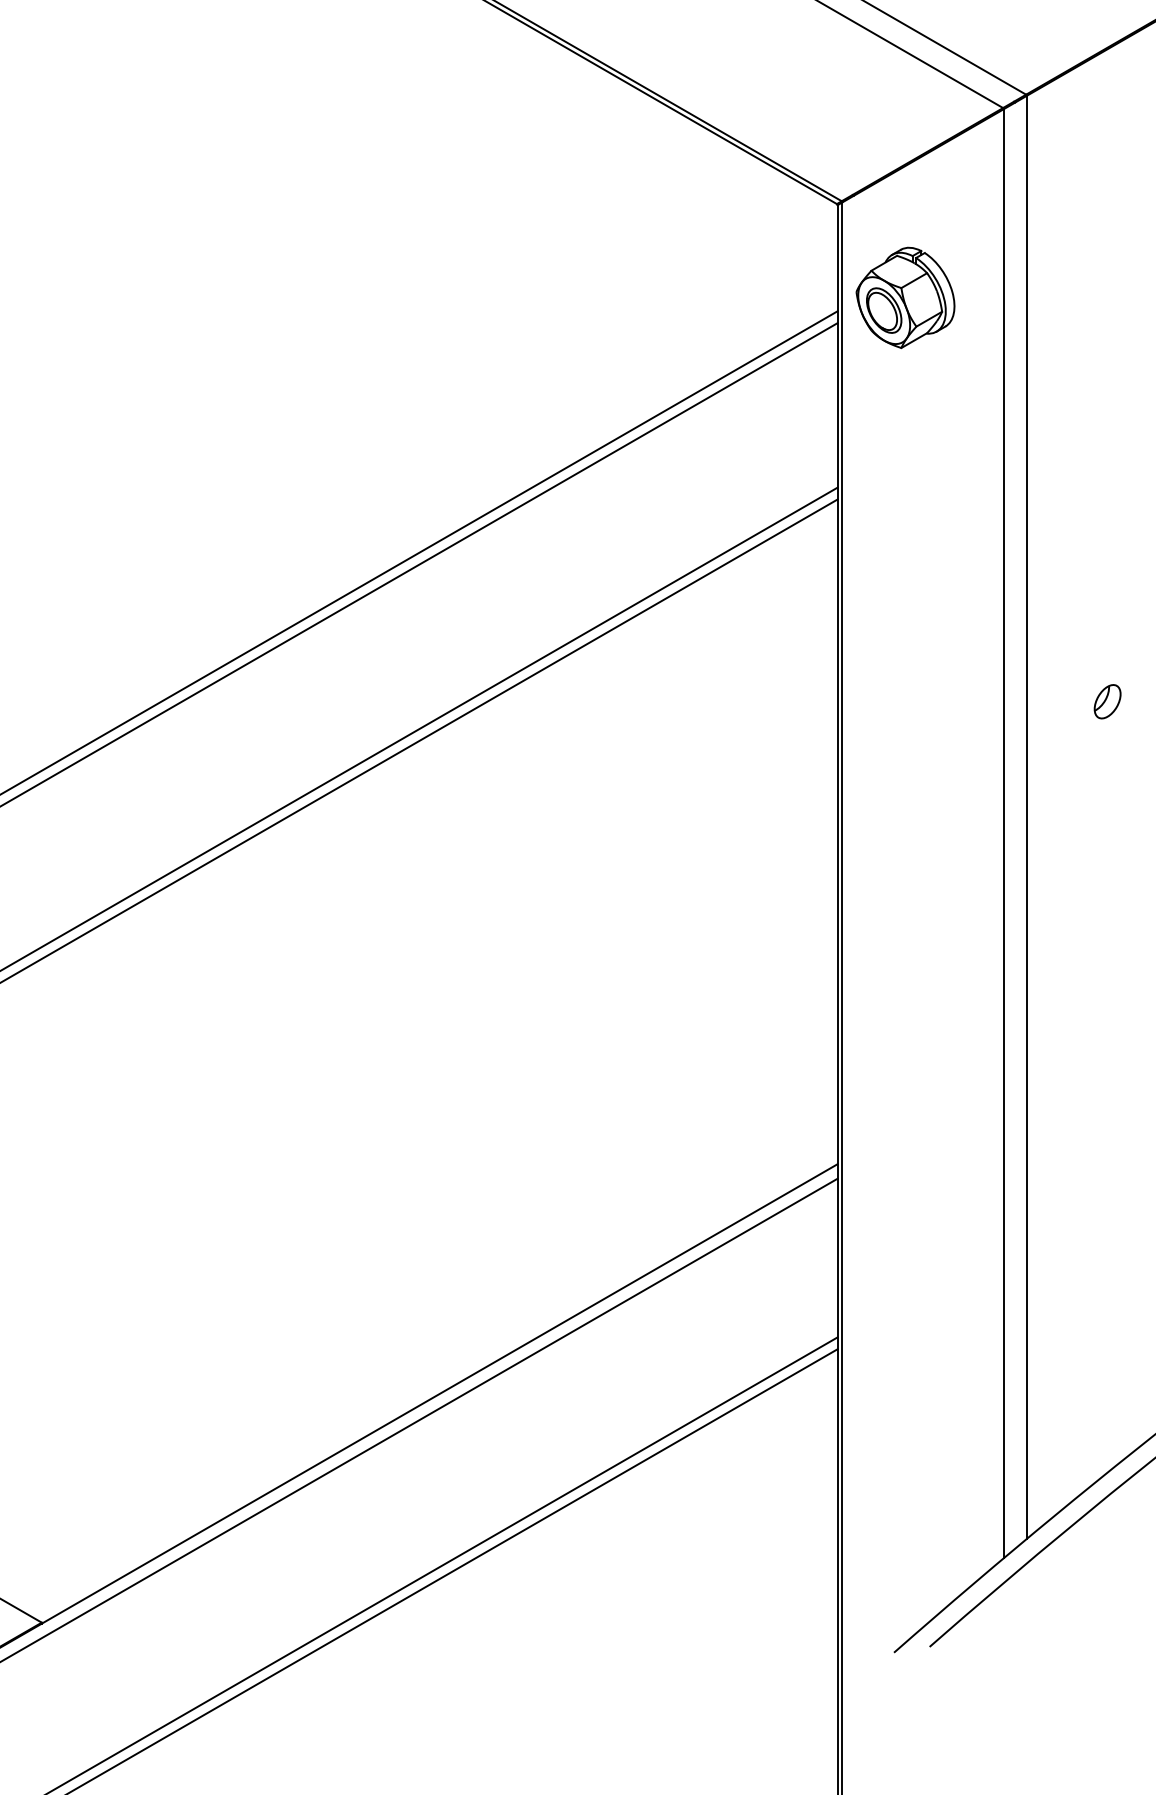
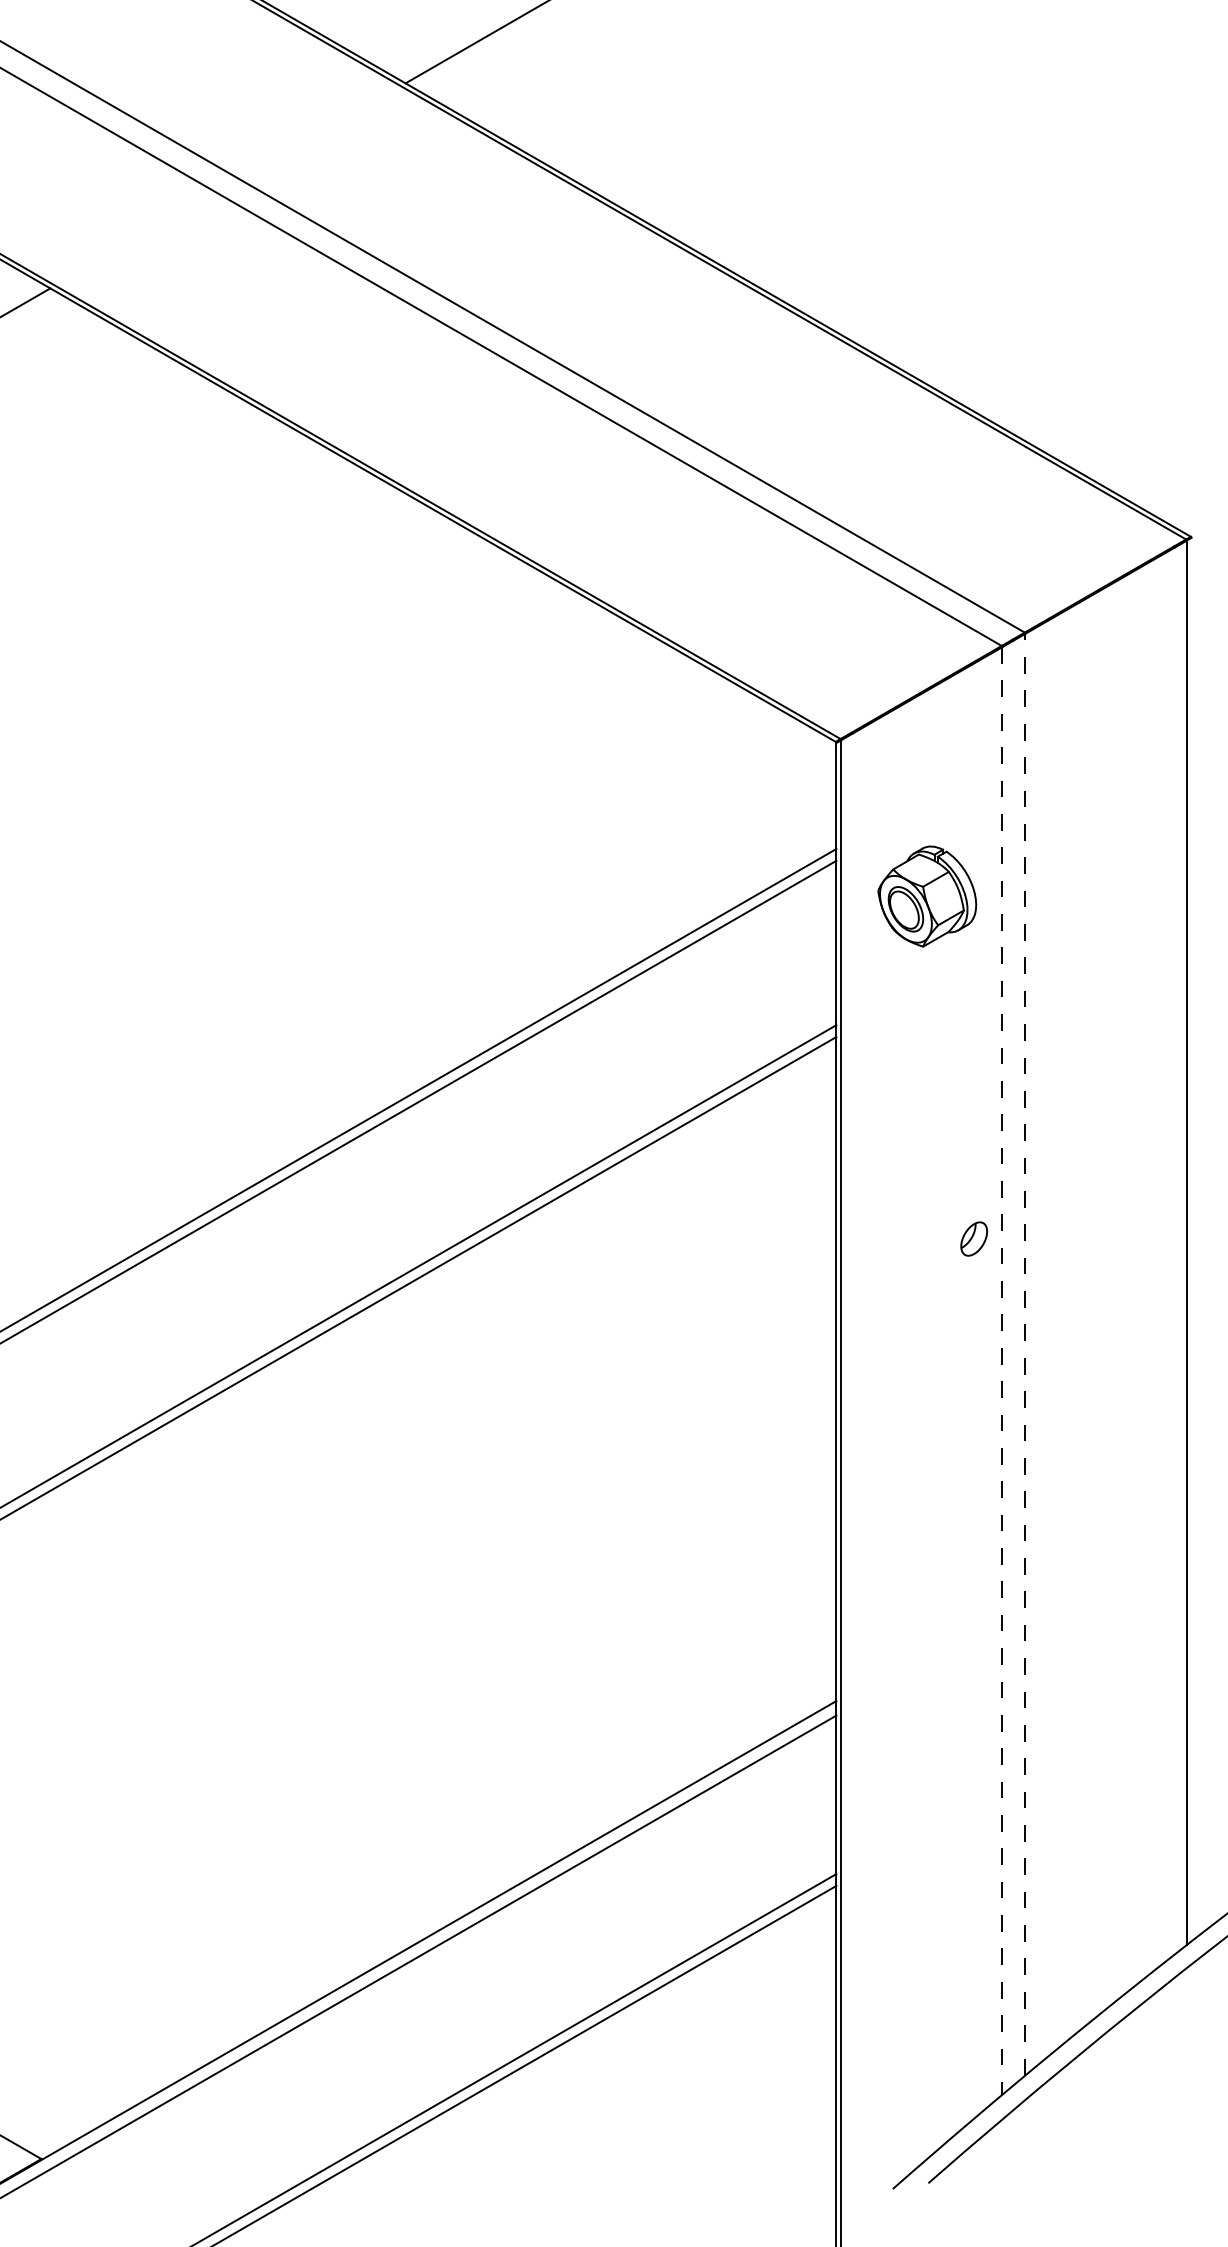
part: (905, 297) -> (927, 896), moved
part: (1106, 701) -> (973, 1238), moved
line: (1026, 817) -> (1025, 1354), solid -> dashed
line: (1003, 833) -> (1002, 1370), solid -> dashed

